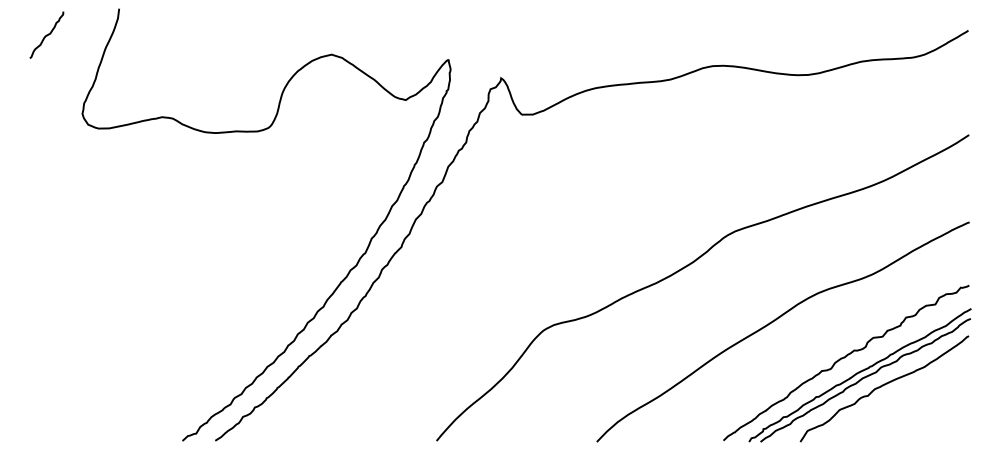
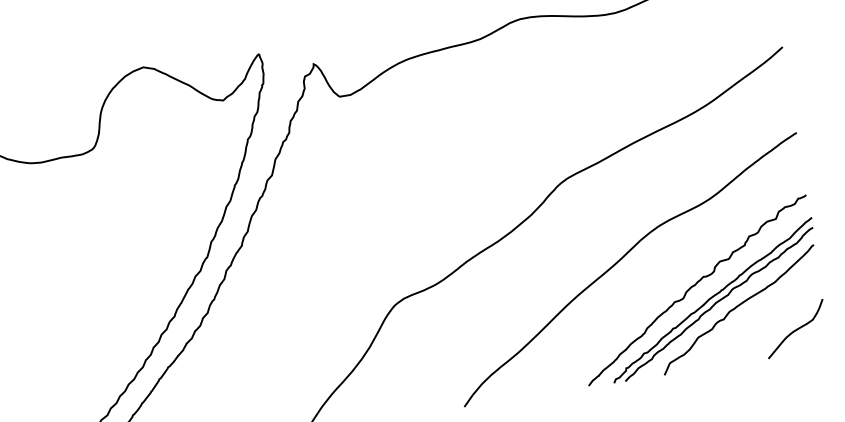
curve: (938, 416) -> (796, 328), added

